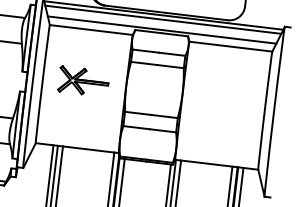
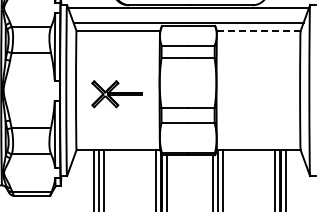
line: (163, 19) -> (188, 12), removed
line: (230, 47) -> (258, 31), solid -> dashed
part: (83, 81) -> (116, 94), moved

